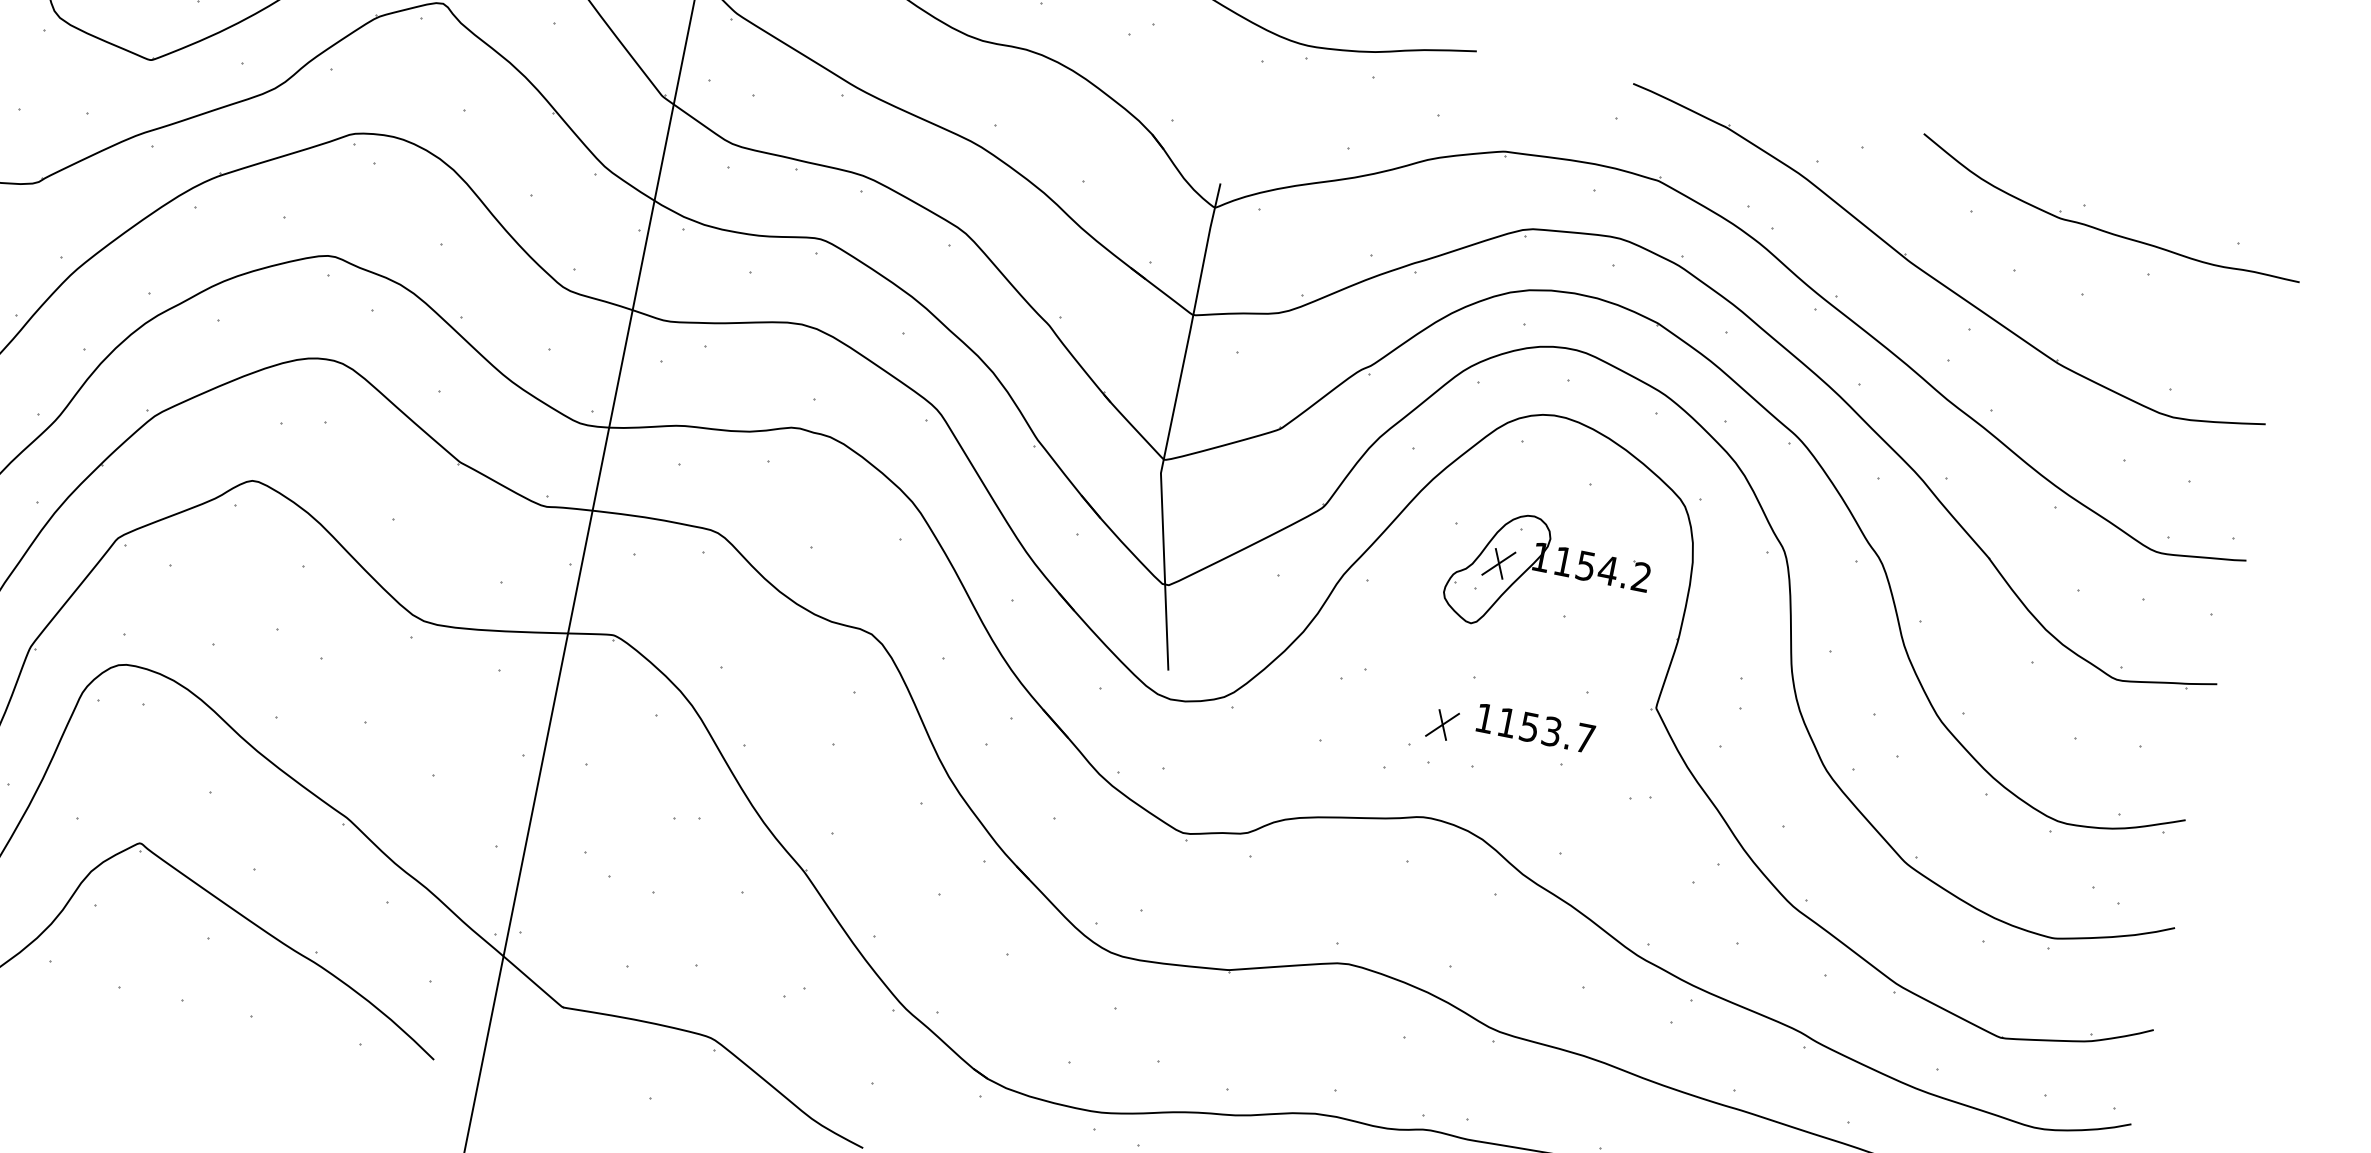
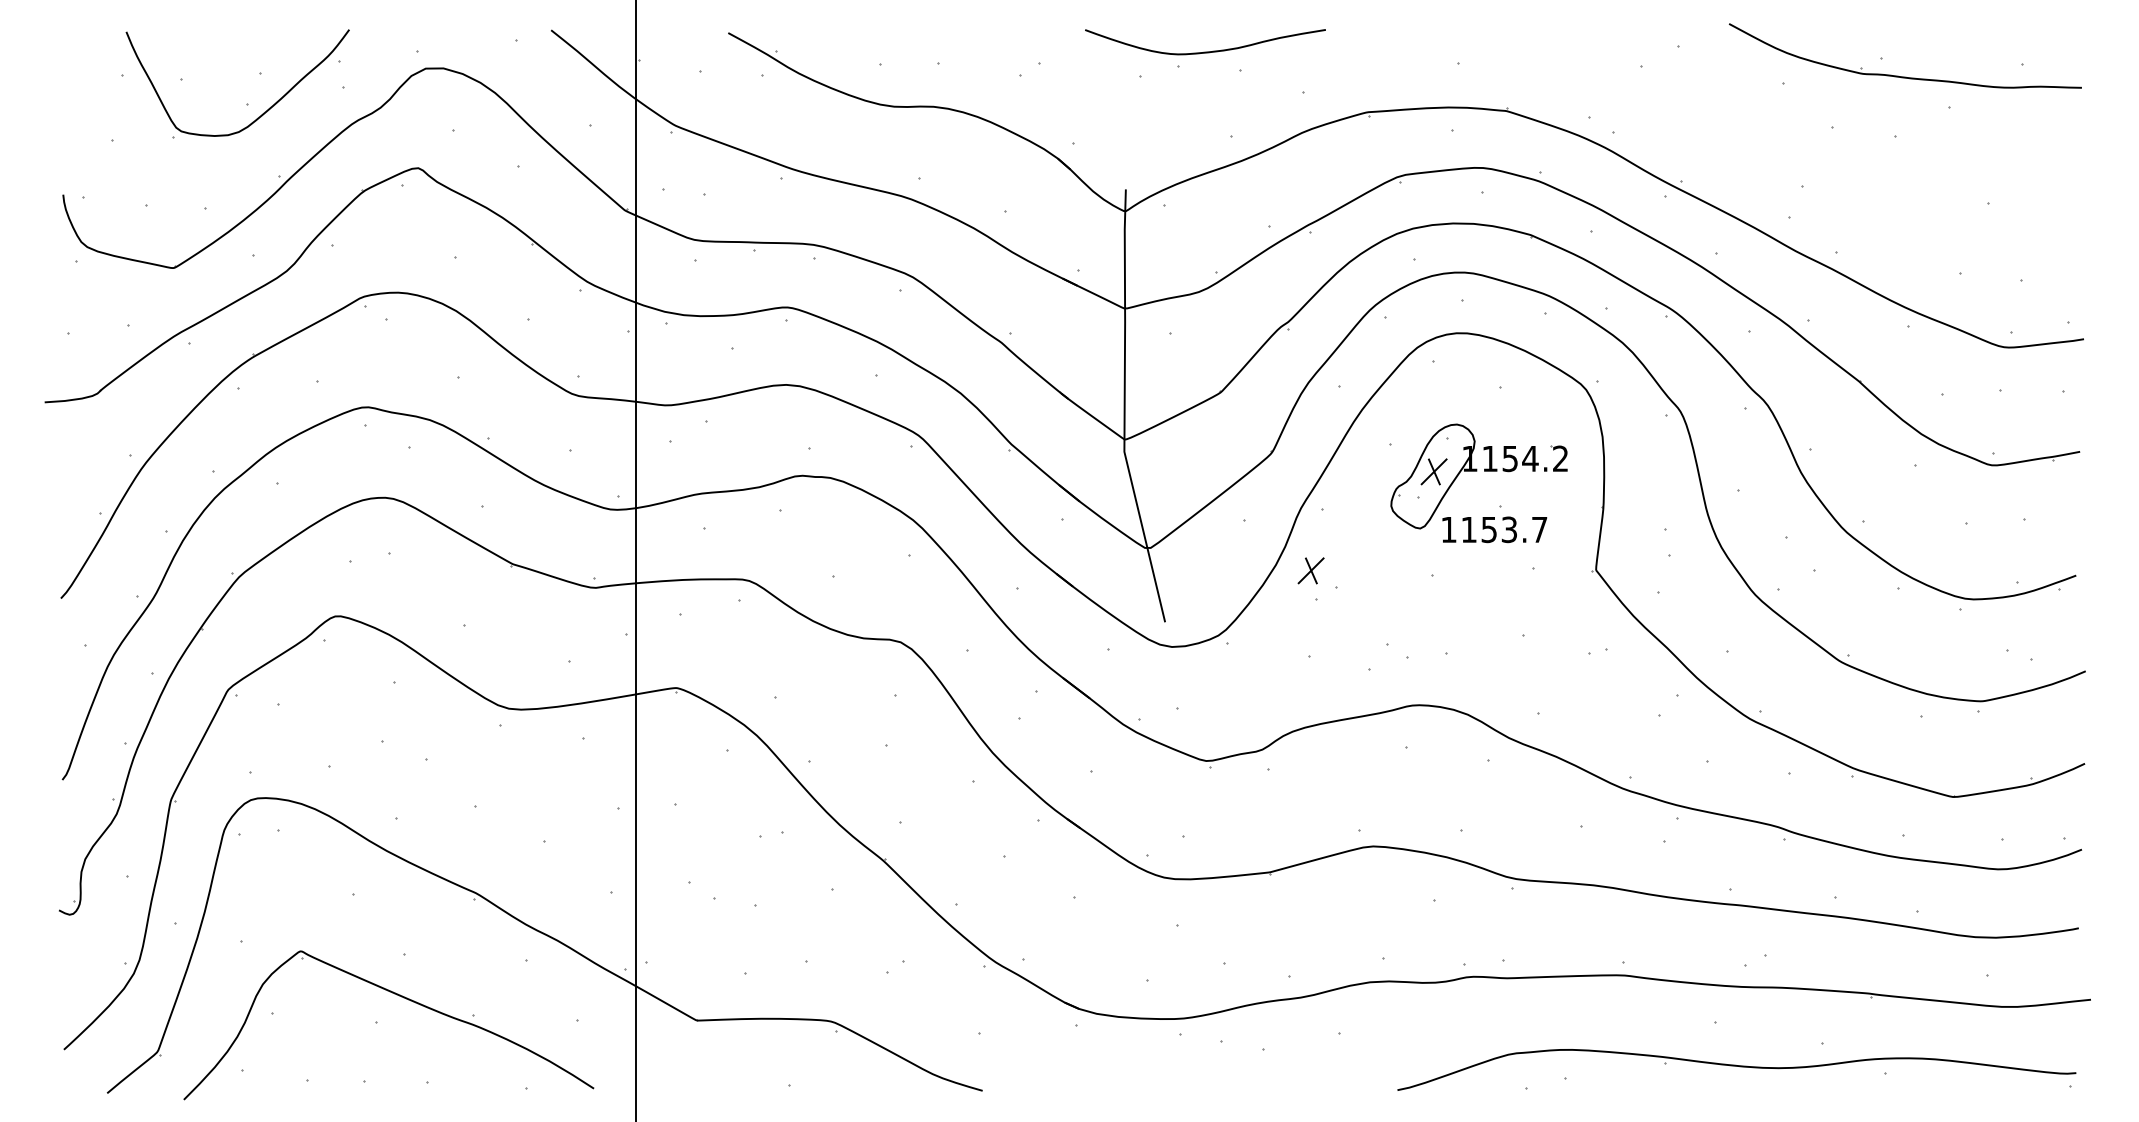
part: (1935, 278) -> (1764, 147), removed
part: (1441, 724) -> (1310, 570), moved
text: (1535, 728) -> (1494, 529), moved

